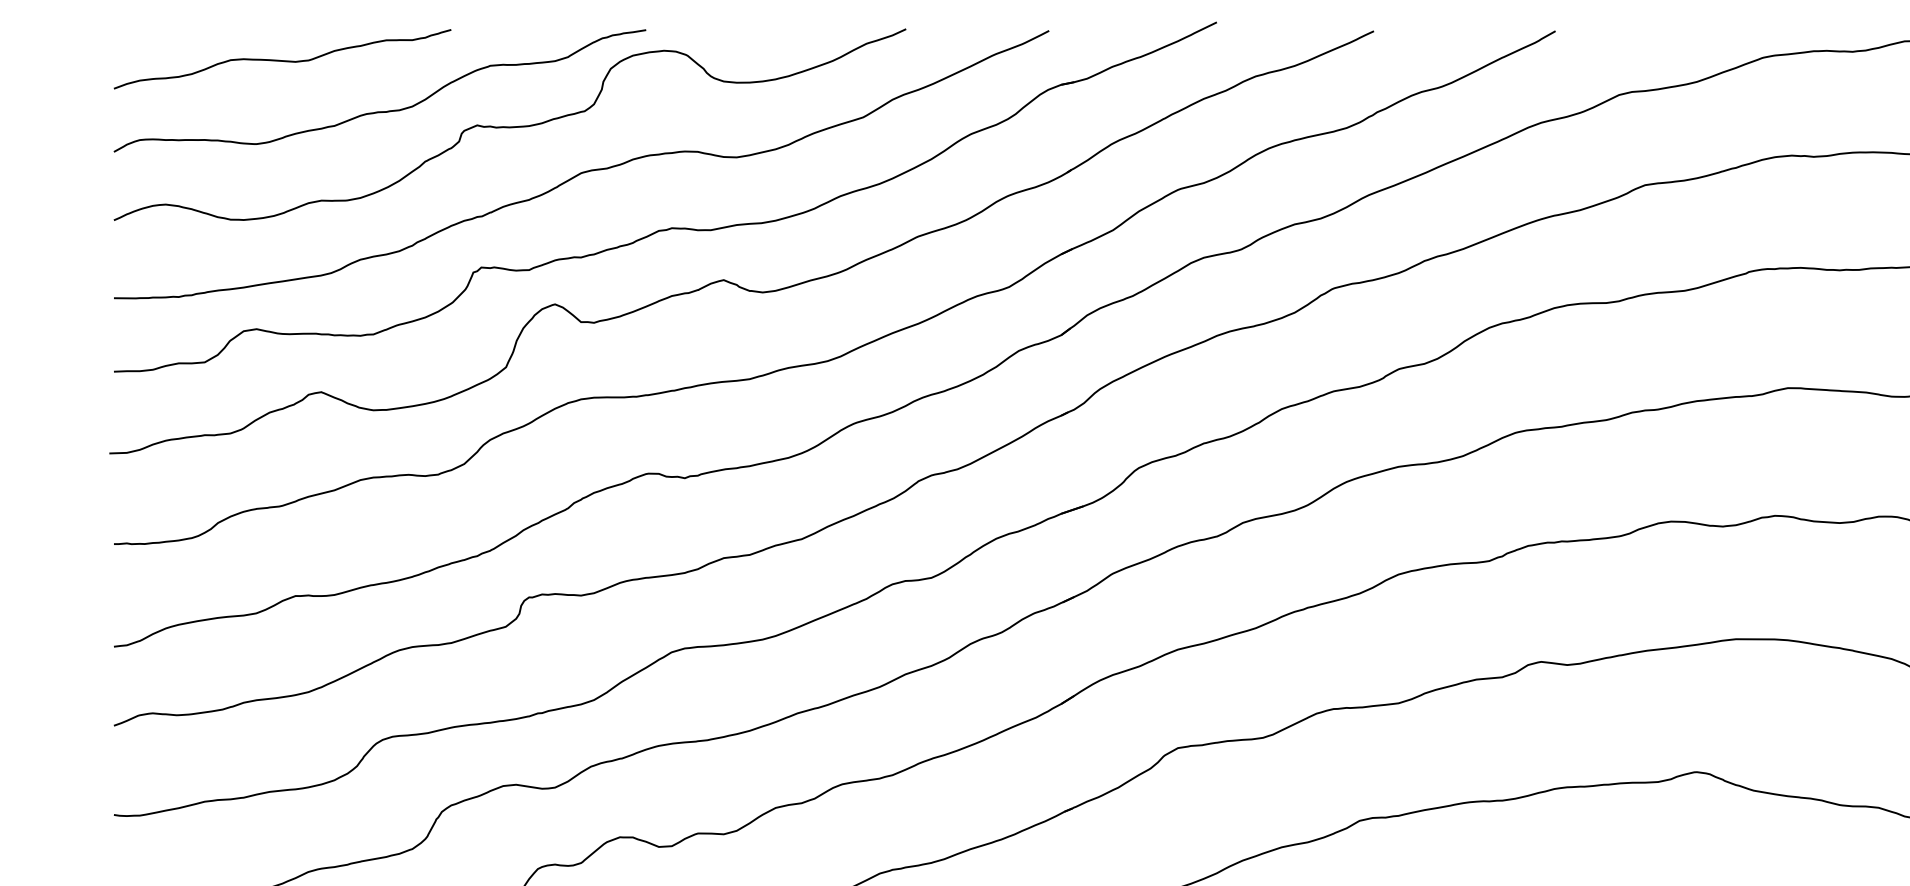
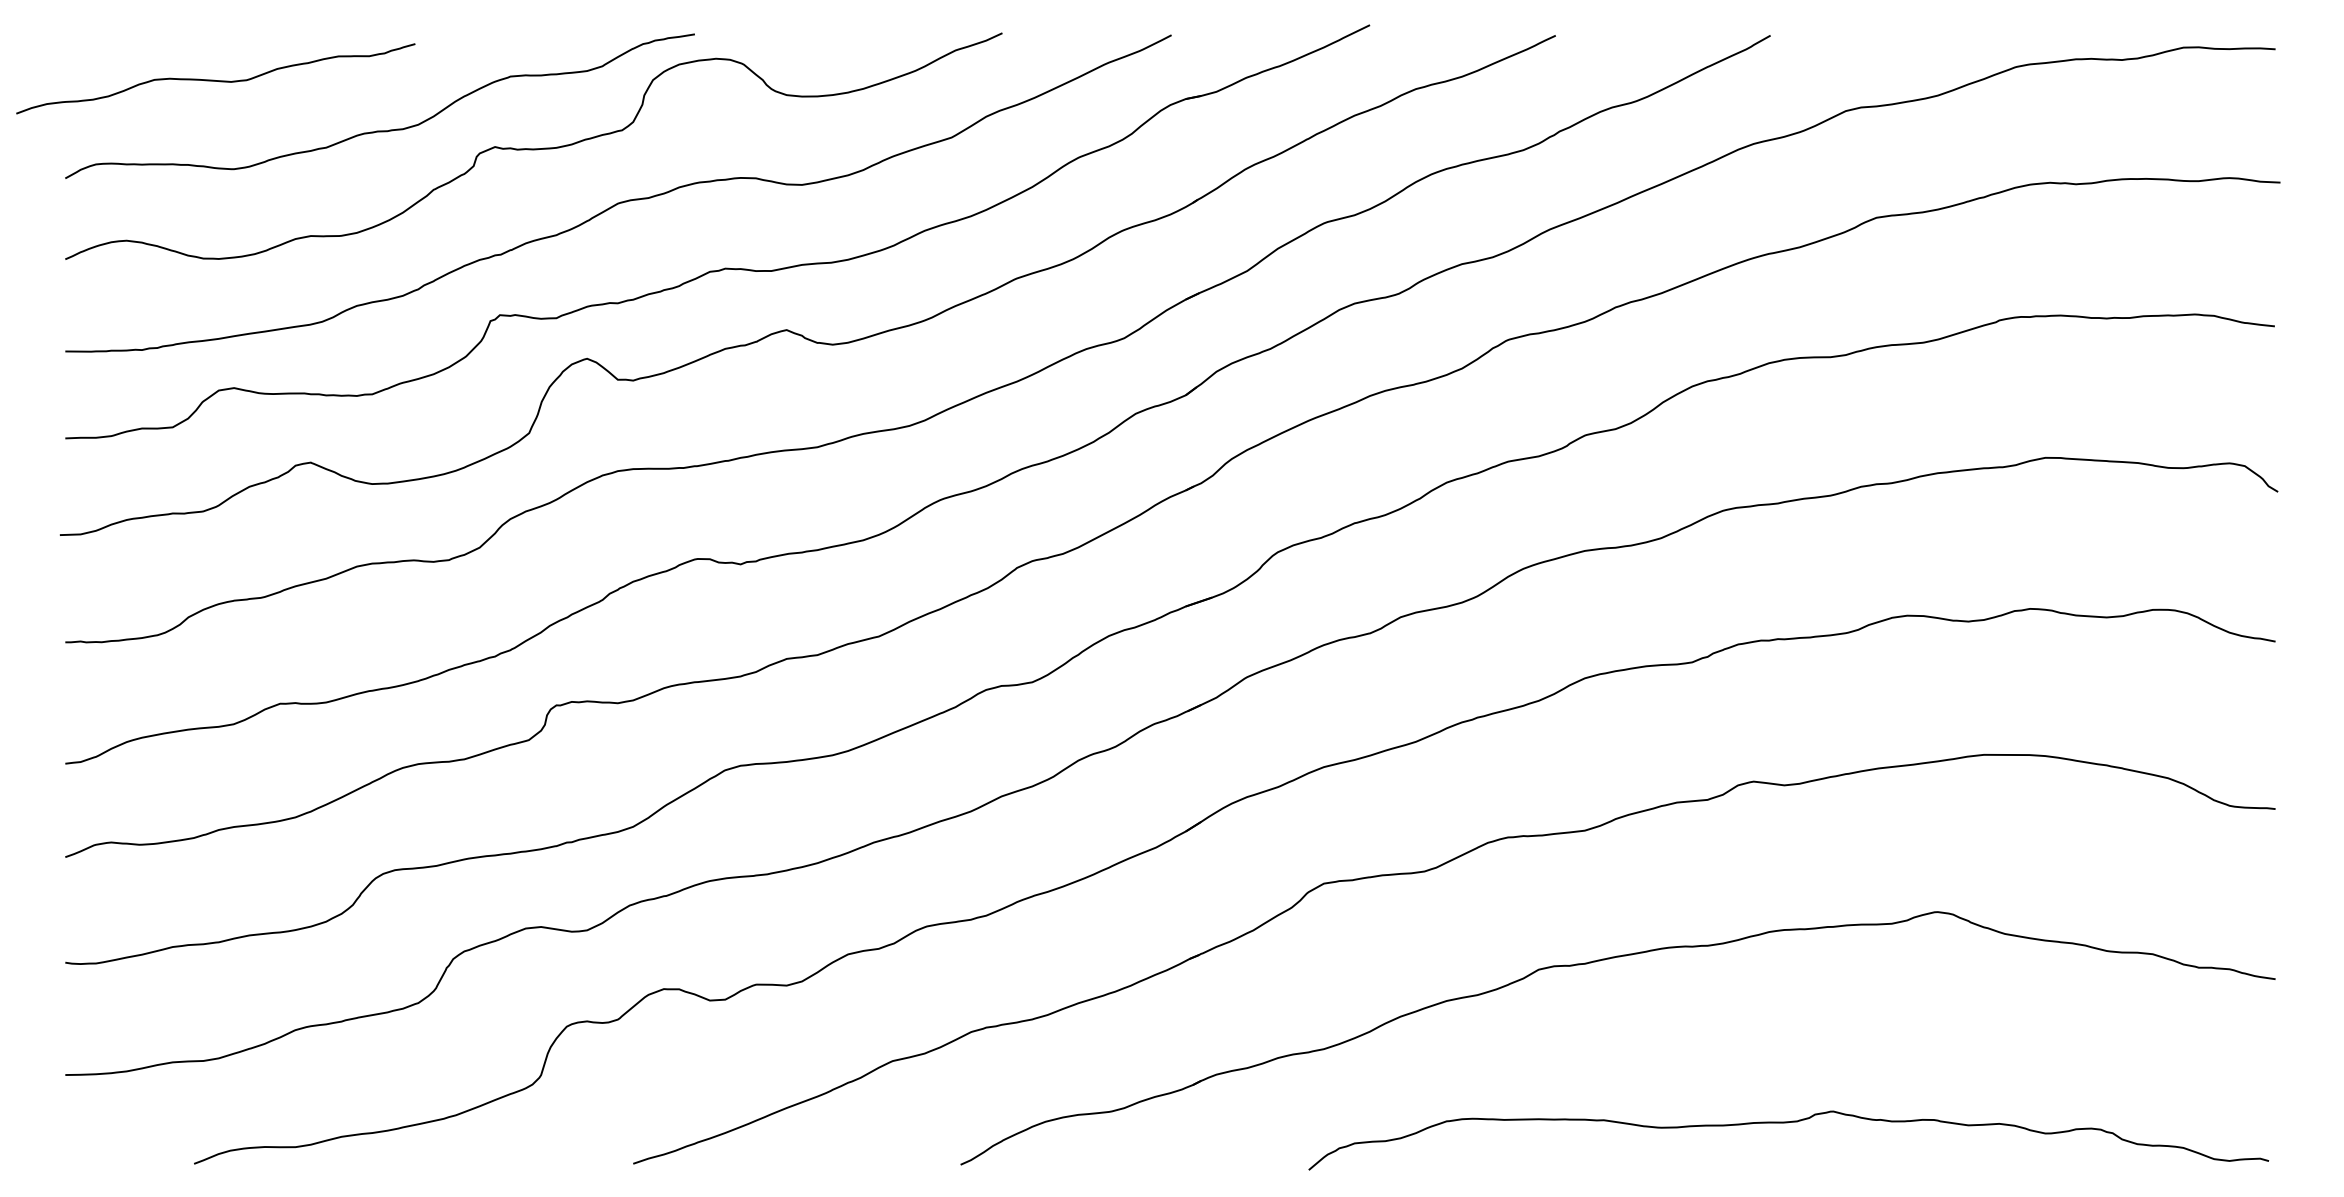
curve: (281, 59) -> (214, 79), moved

